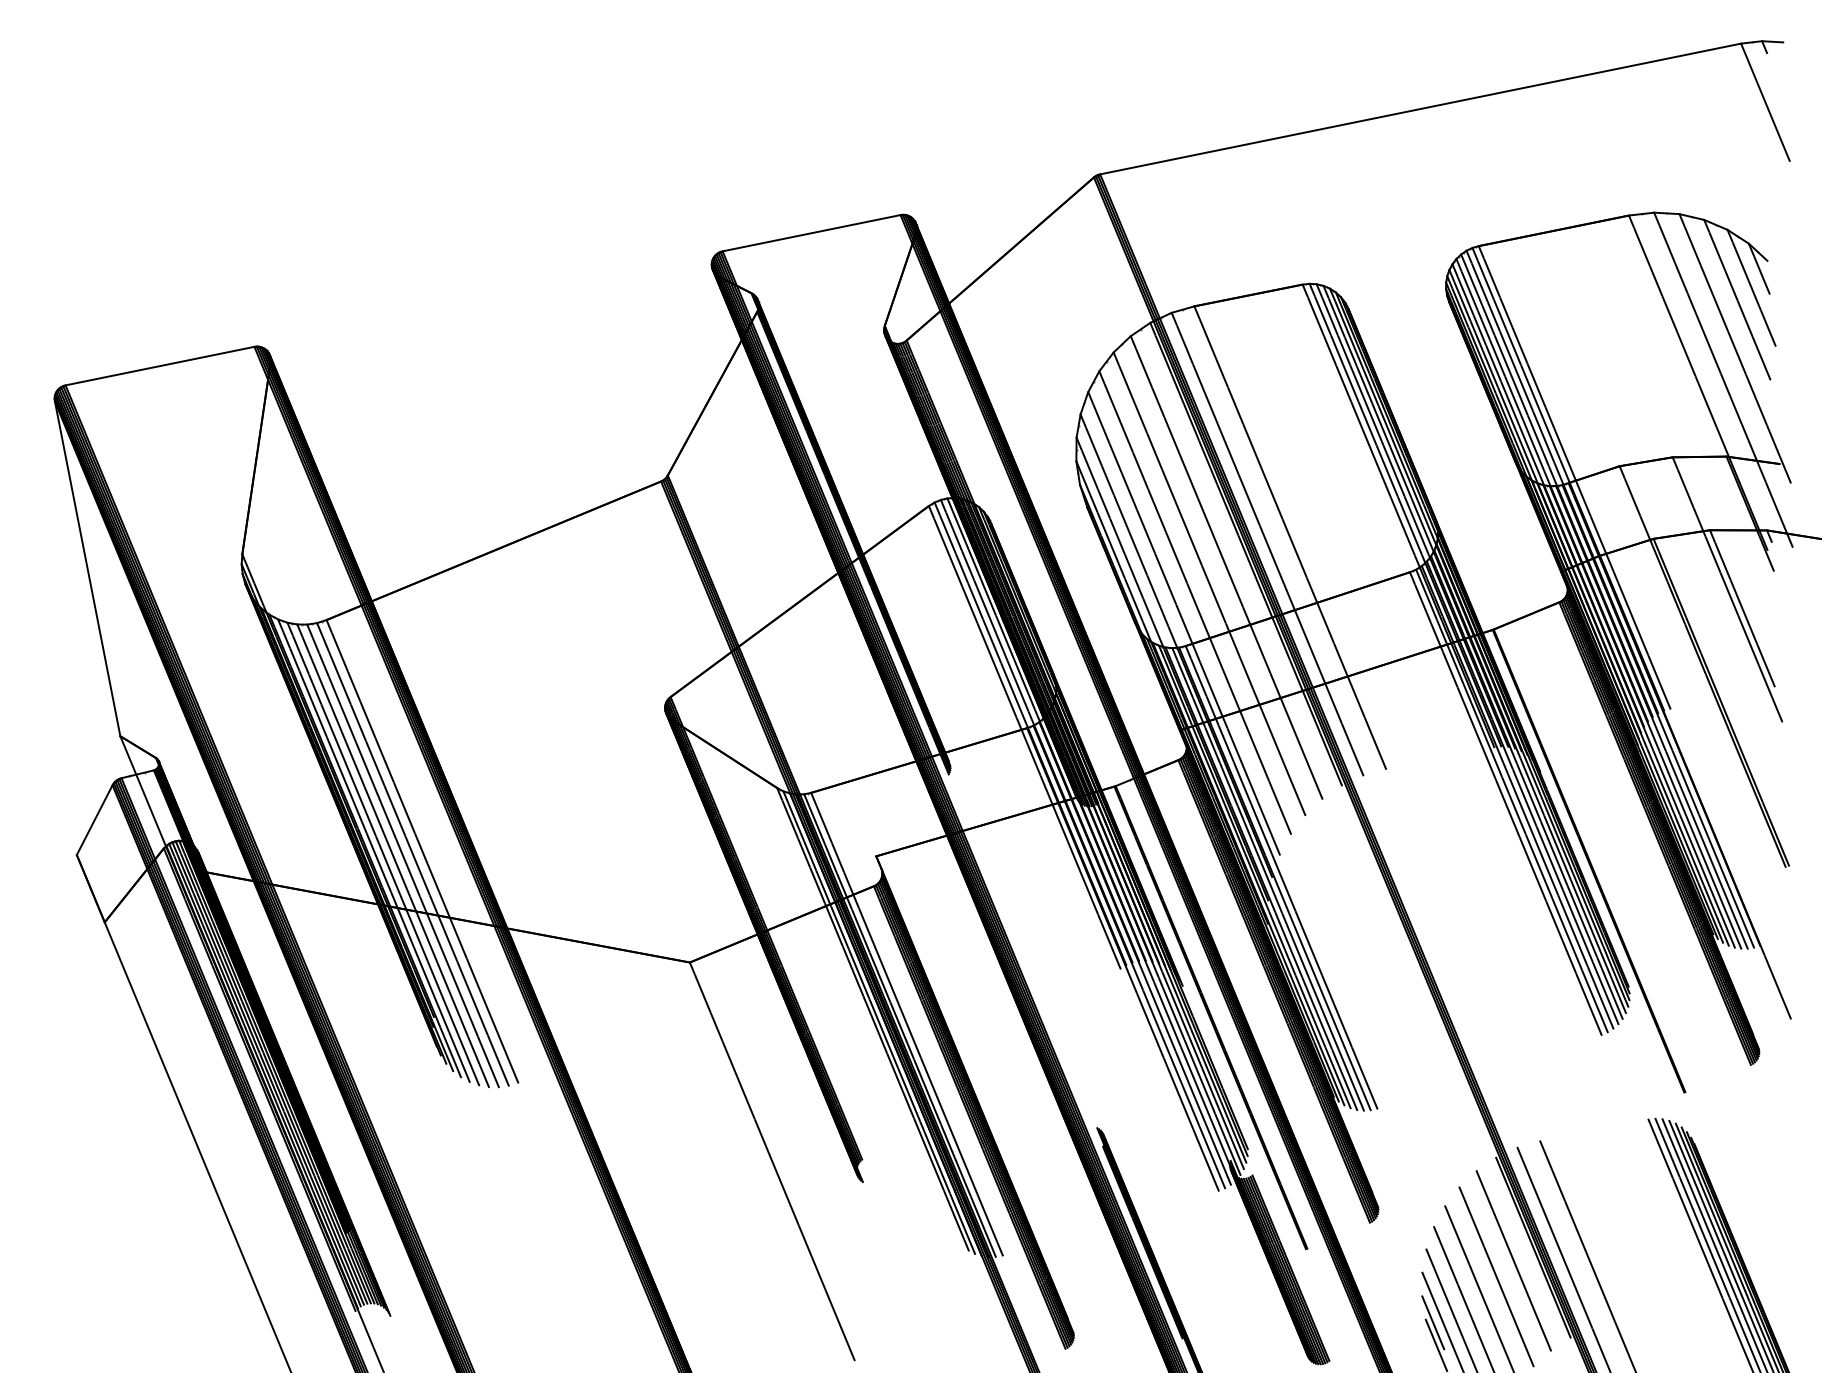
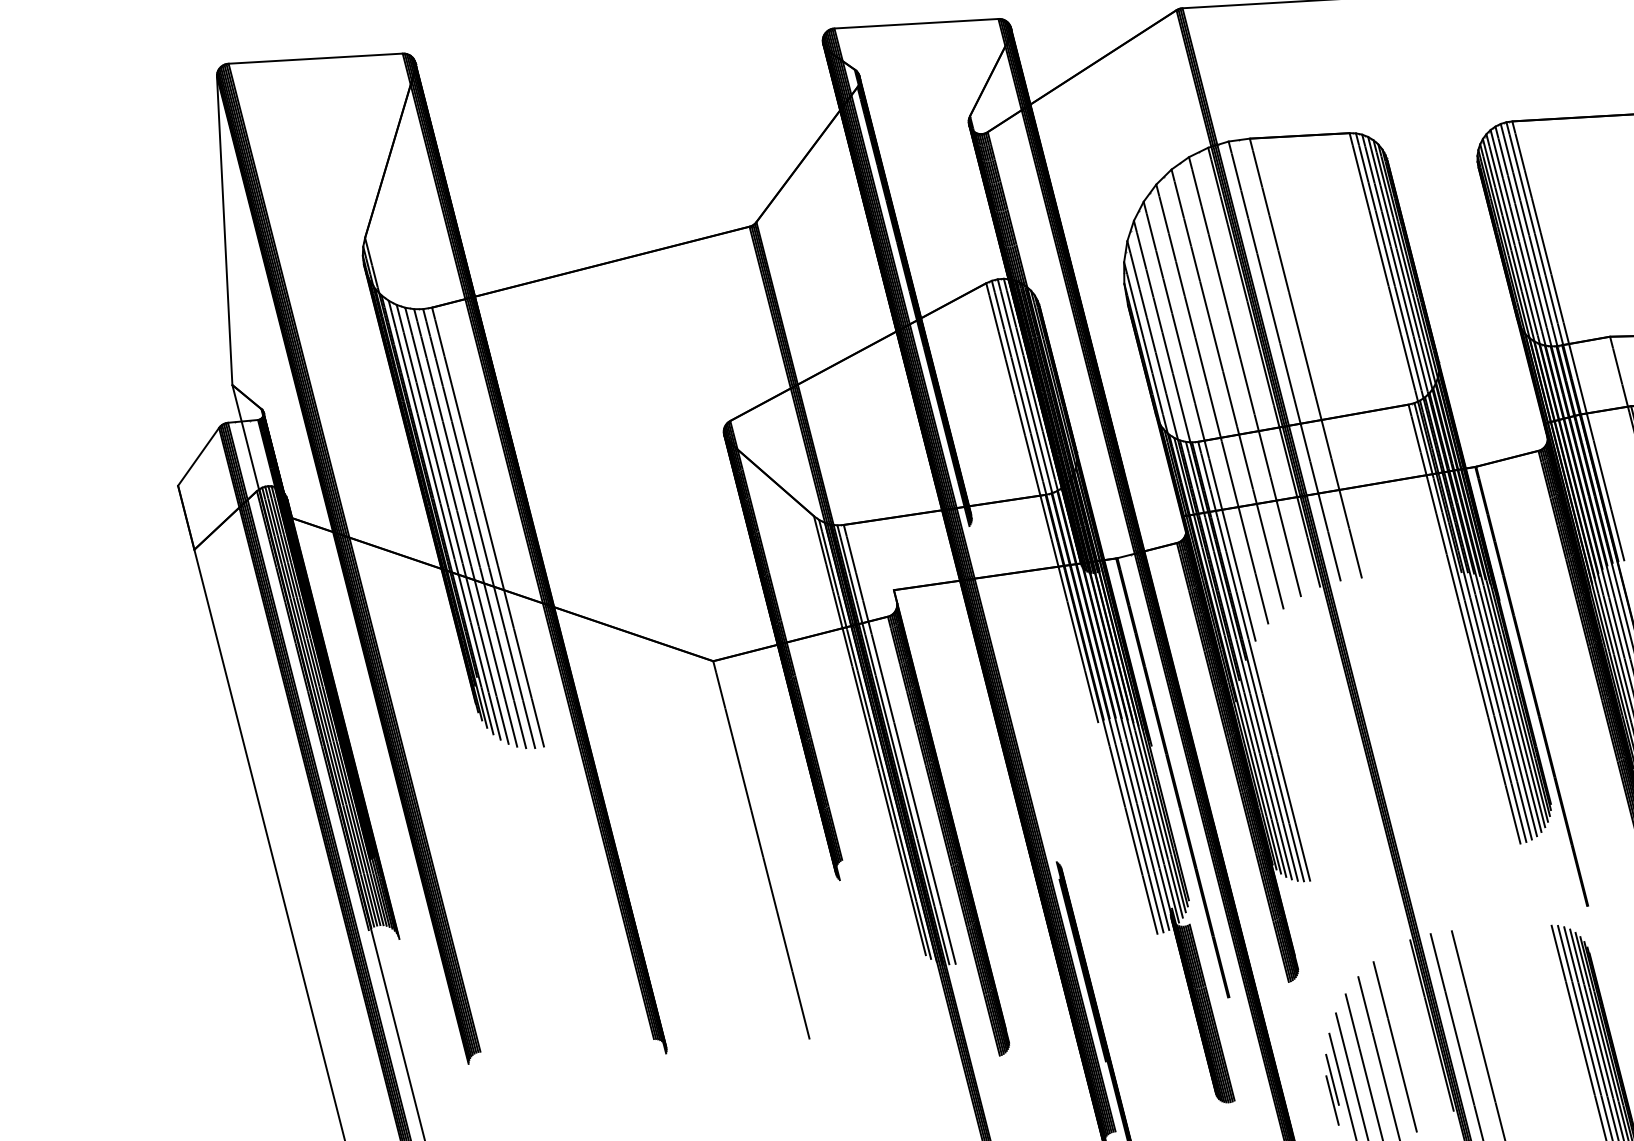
line: (1513, 1260) -> (1412, 1034), removed

